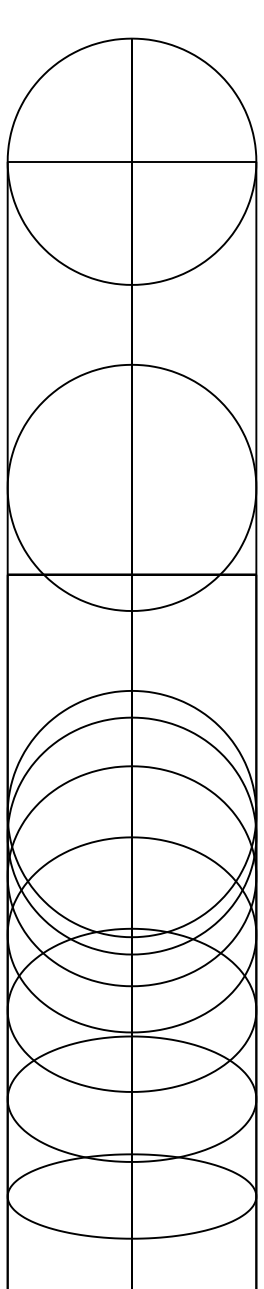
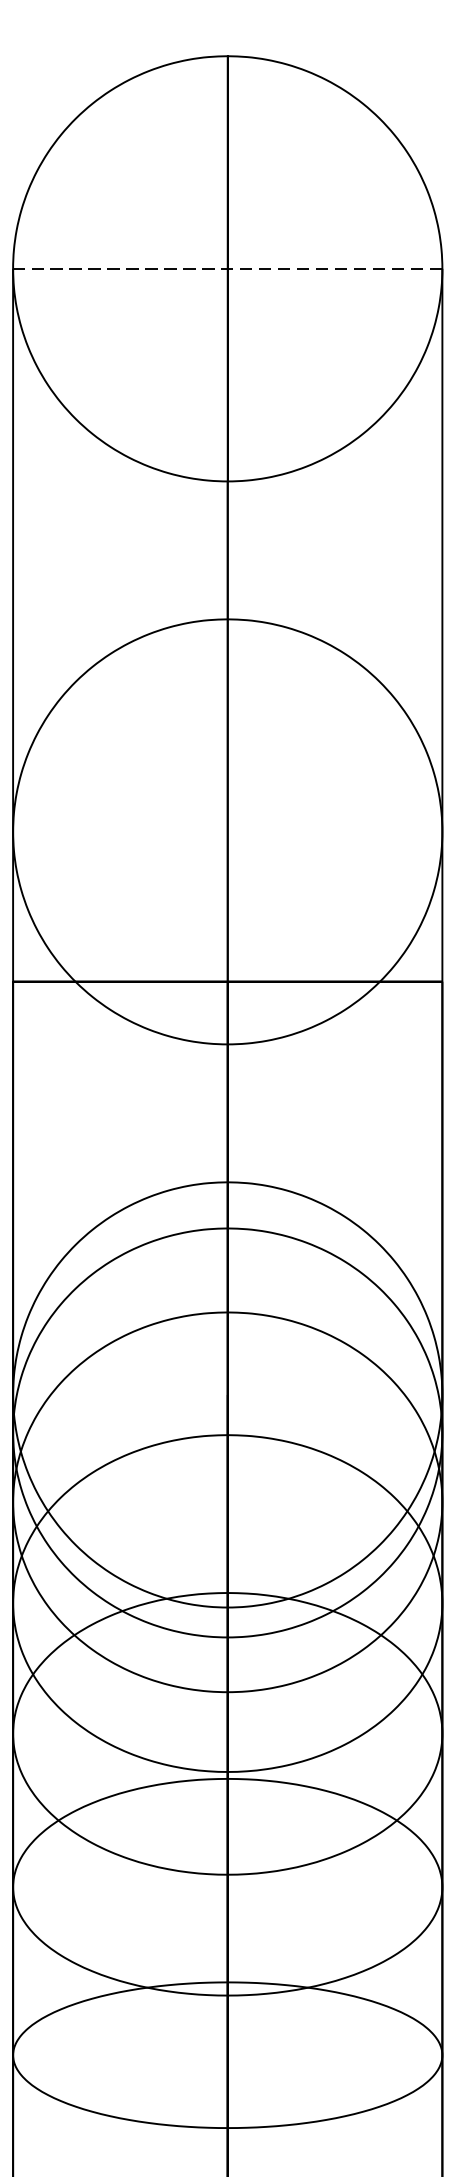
line: (131, 161) -> (226, 268), solid -> dashed

